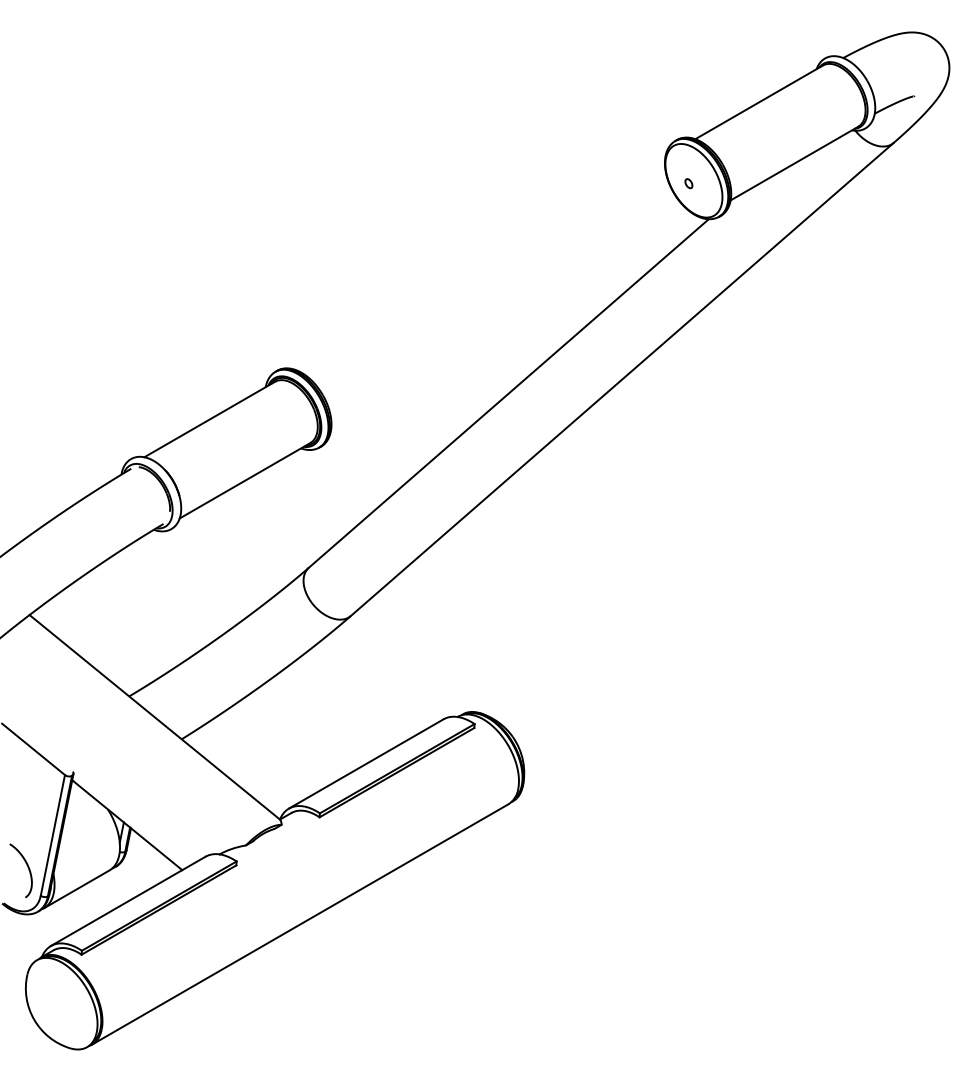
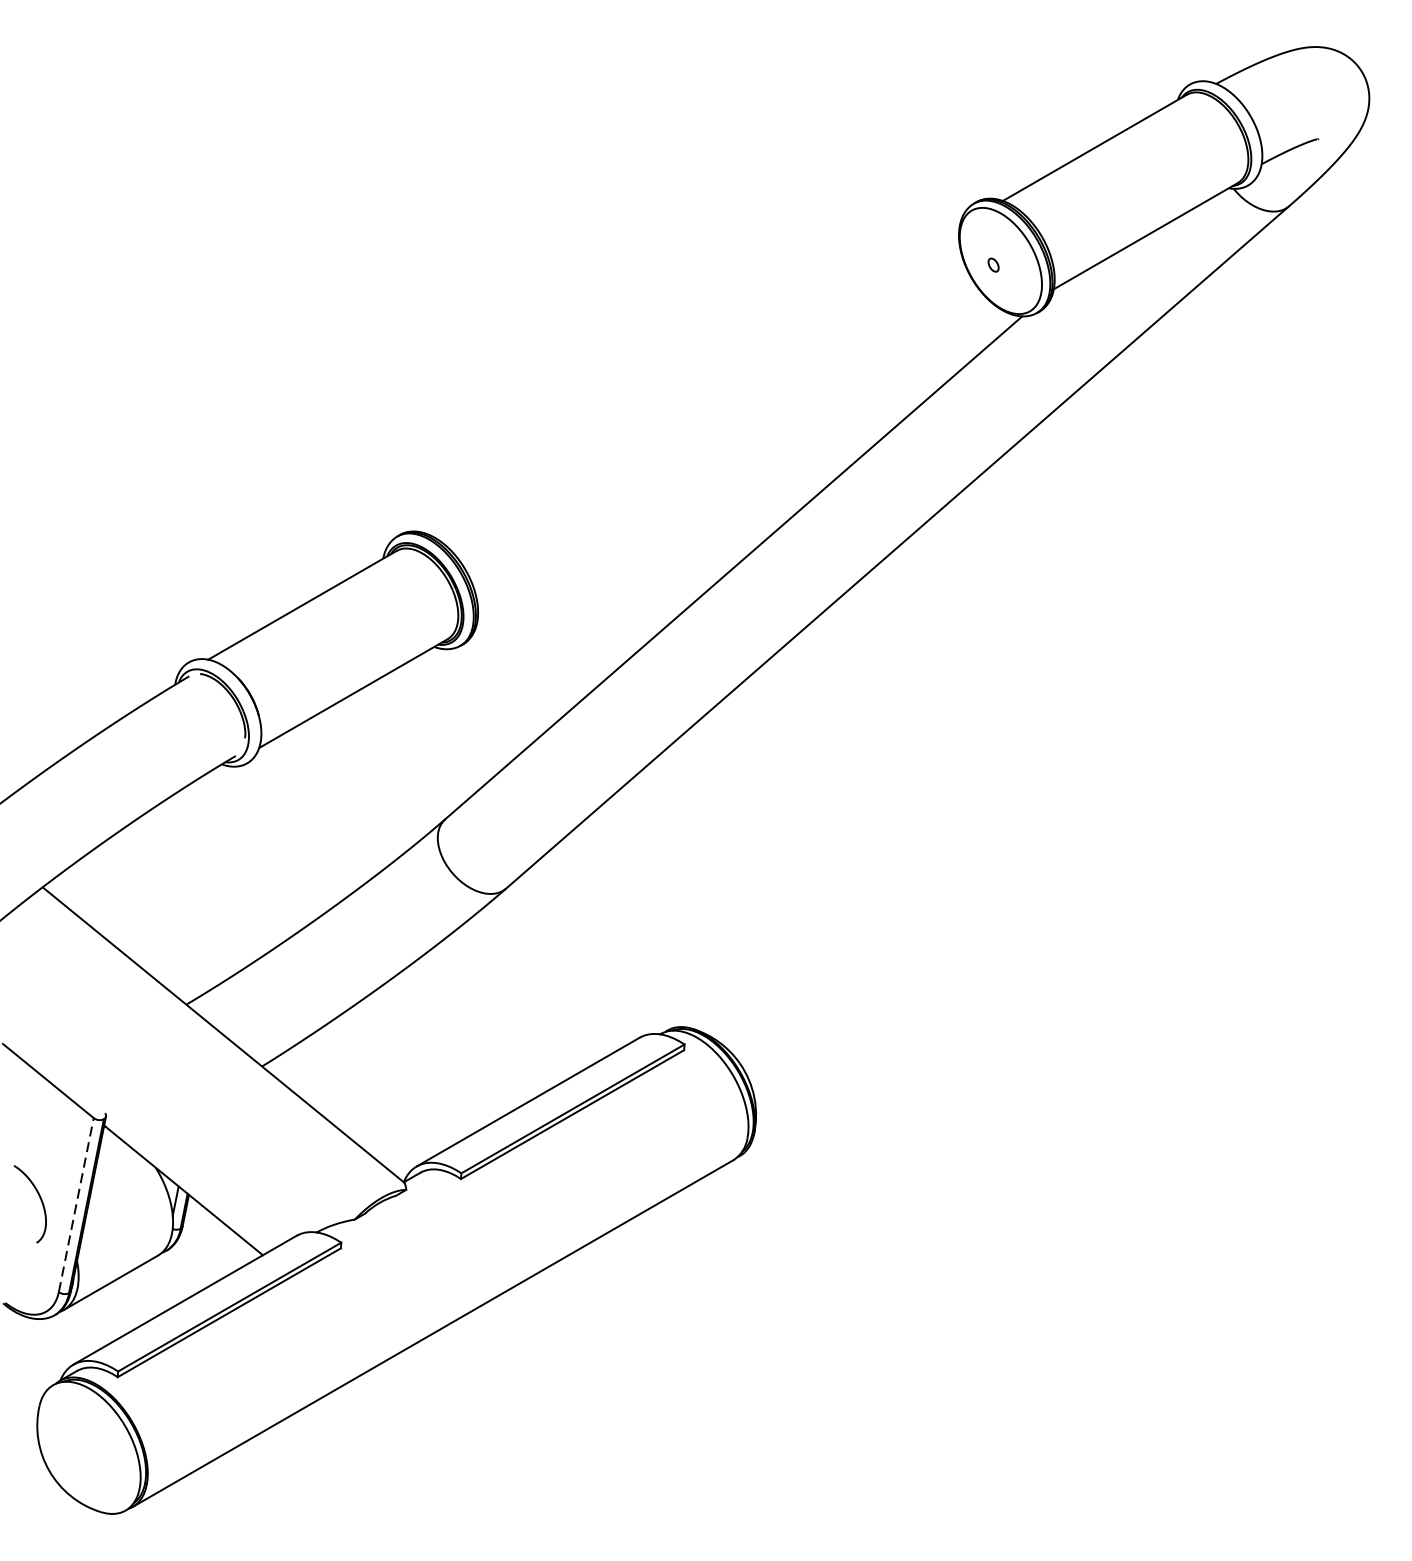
line: (52, 835) -> (75, 1205), solid -> dashed
curve: (27, 867) -> (39, 1199), moved

